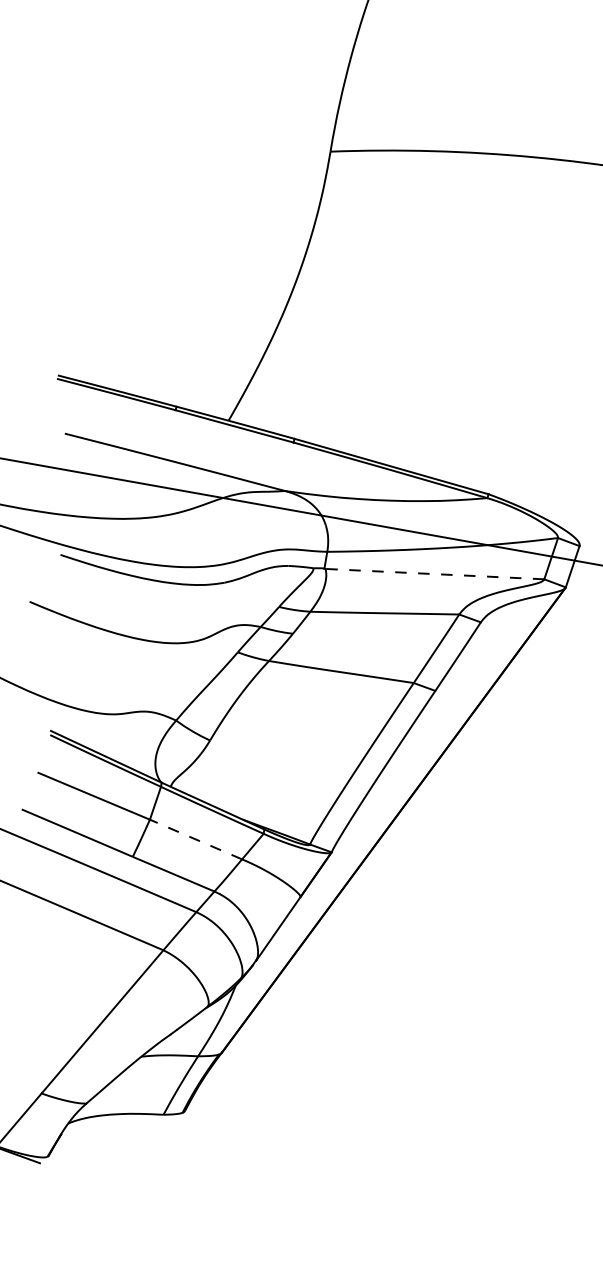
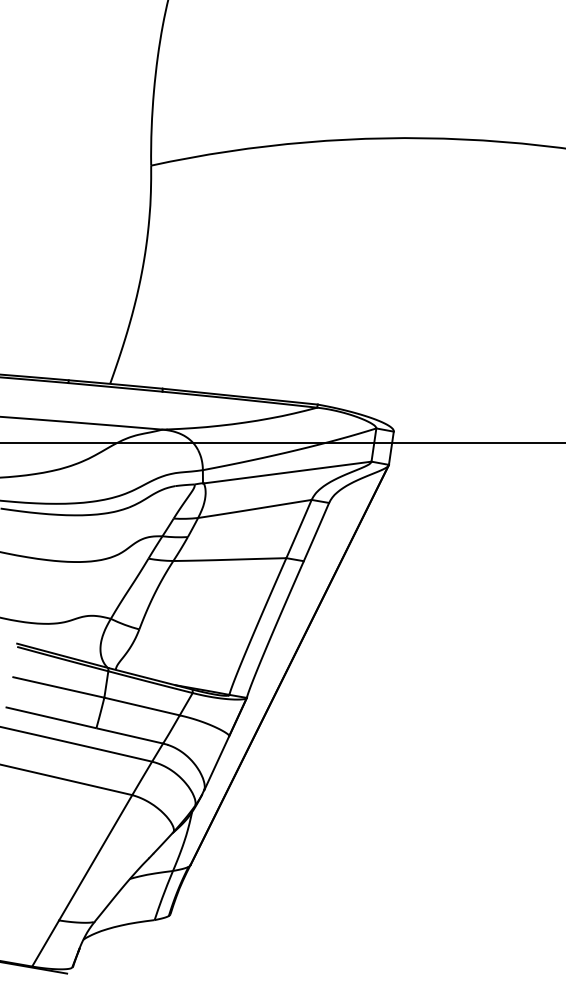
line: (434, 574) -> (287, 472), dashed -> solid
line: (196, 839) -> (142, 706), dashed -> solid

